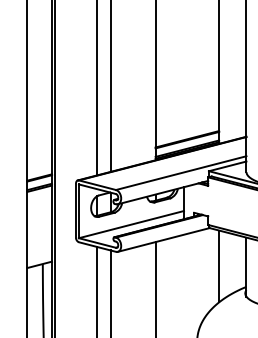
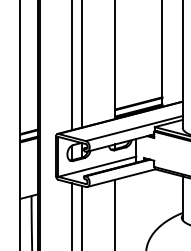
line: (219, 266) -> (162, 197), removed

